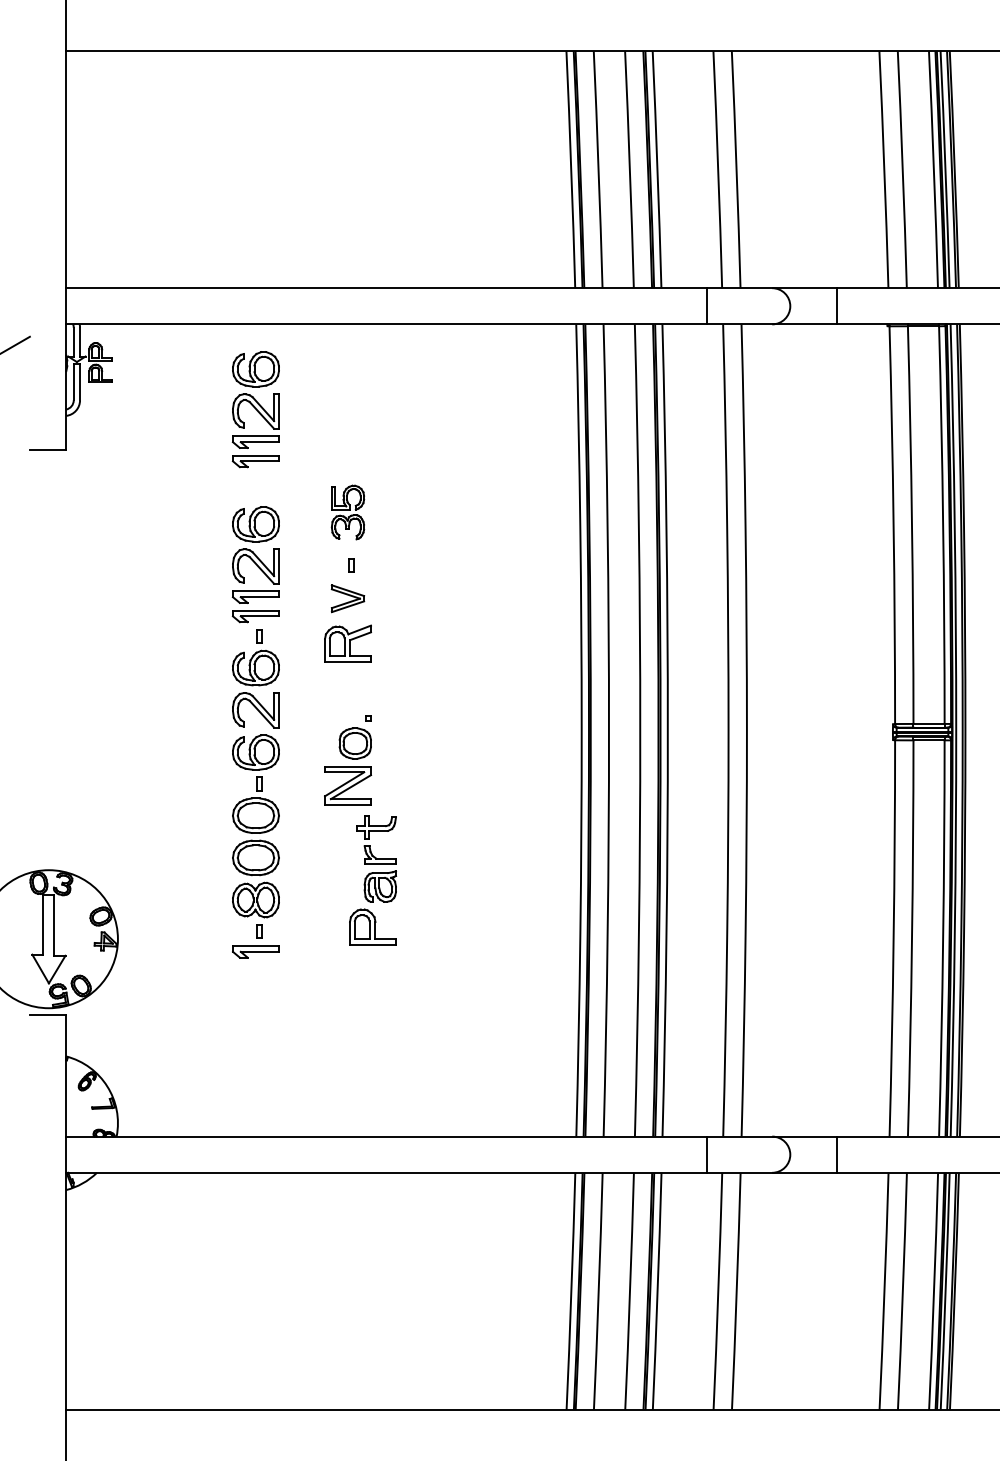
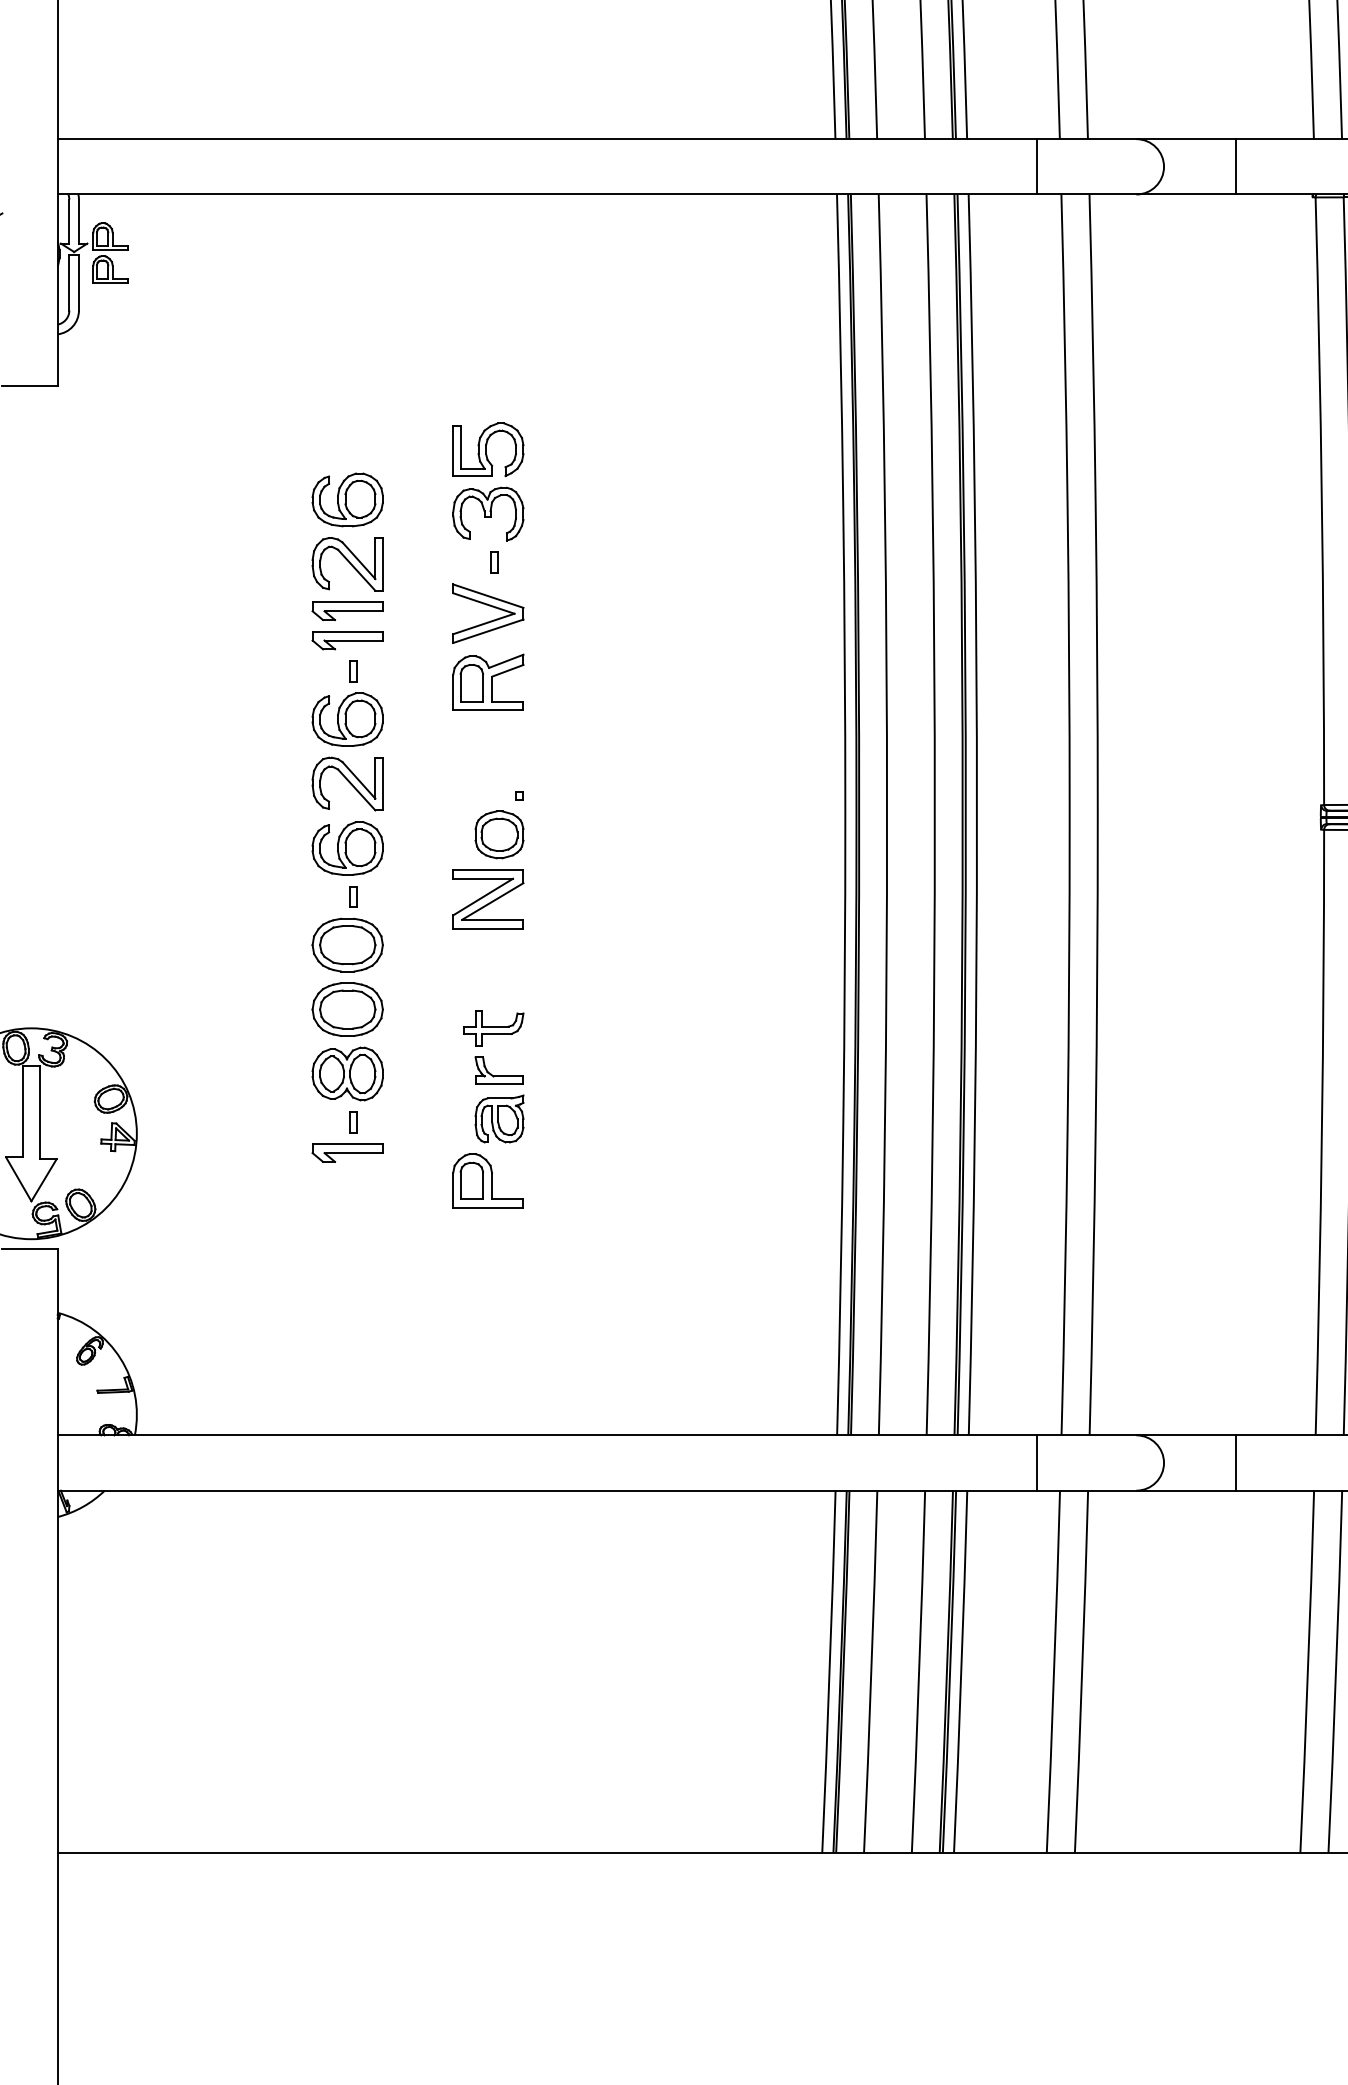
part: (255, 409) -> (346, 324), removed
part: (347, 512) -> (487, 481), size x1.43
part: (347, 598) -> (487, 613), size x1.43
part: (372, 880) -> (487, 1109), moved

